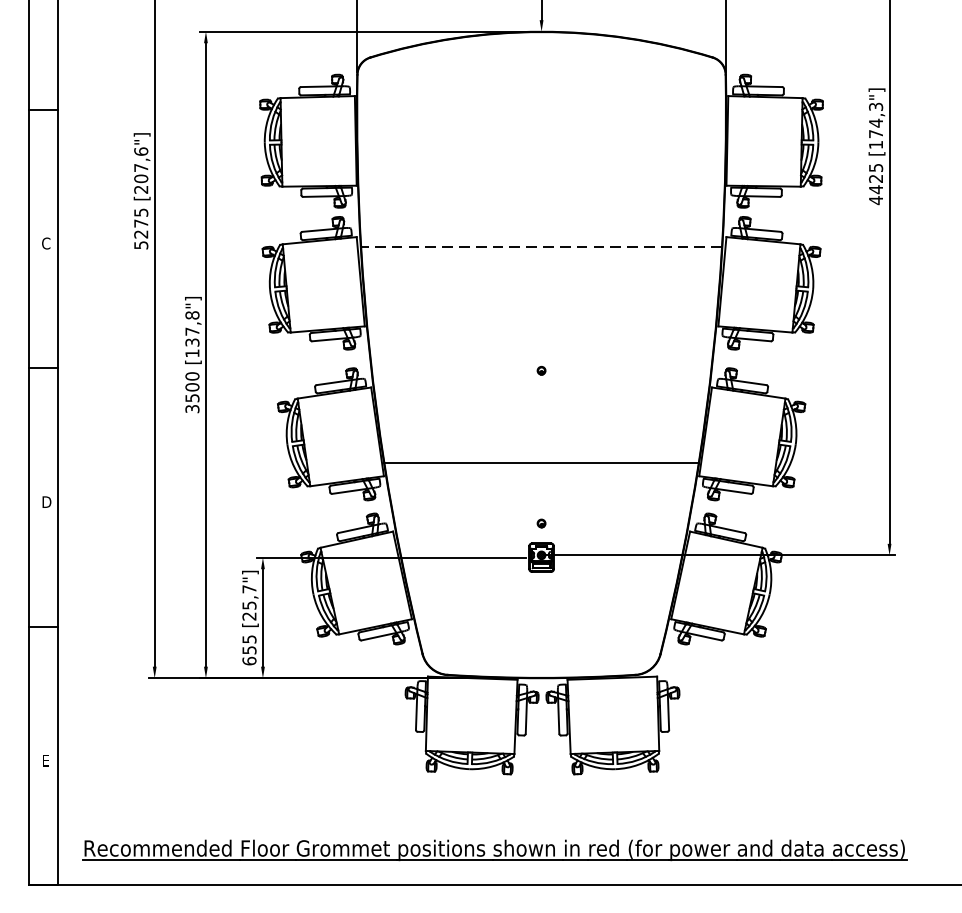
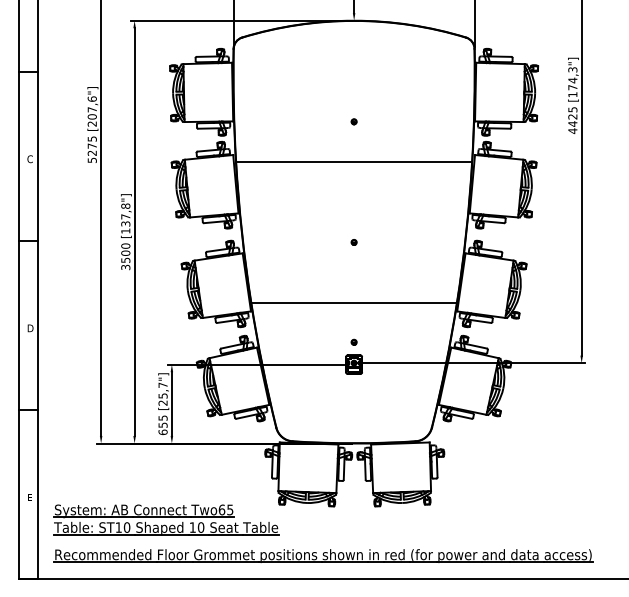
part: (540, 185) -> (353, 121), added
line: (542, 247) -> (354, 161), dashed -> solid
part: (254, 794) -> (166, 519), added

